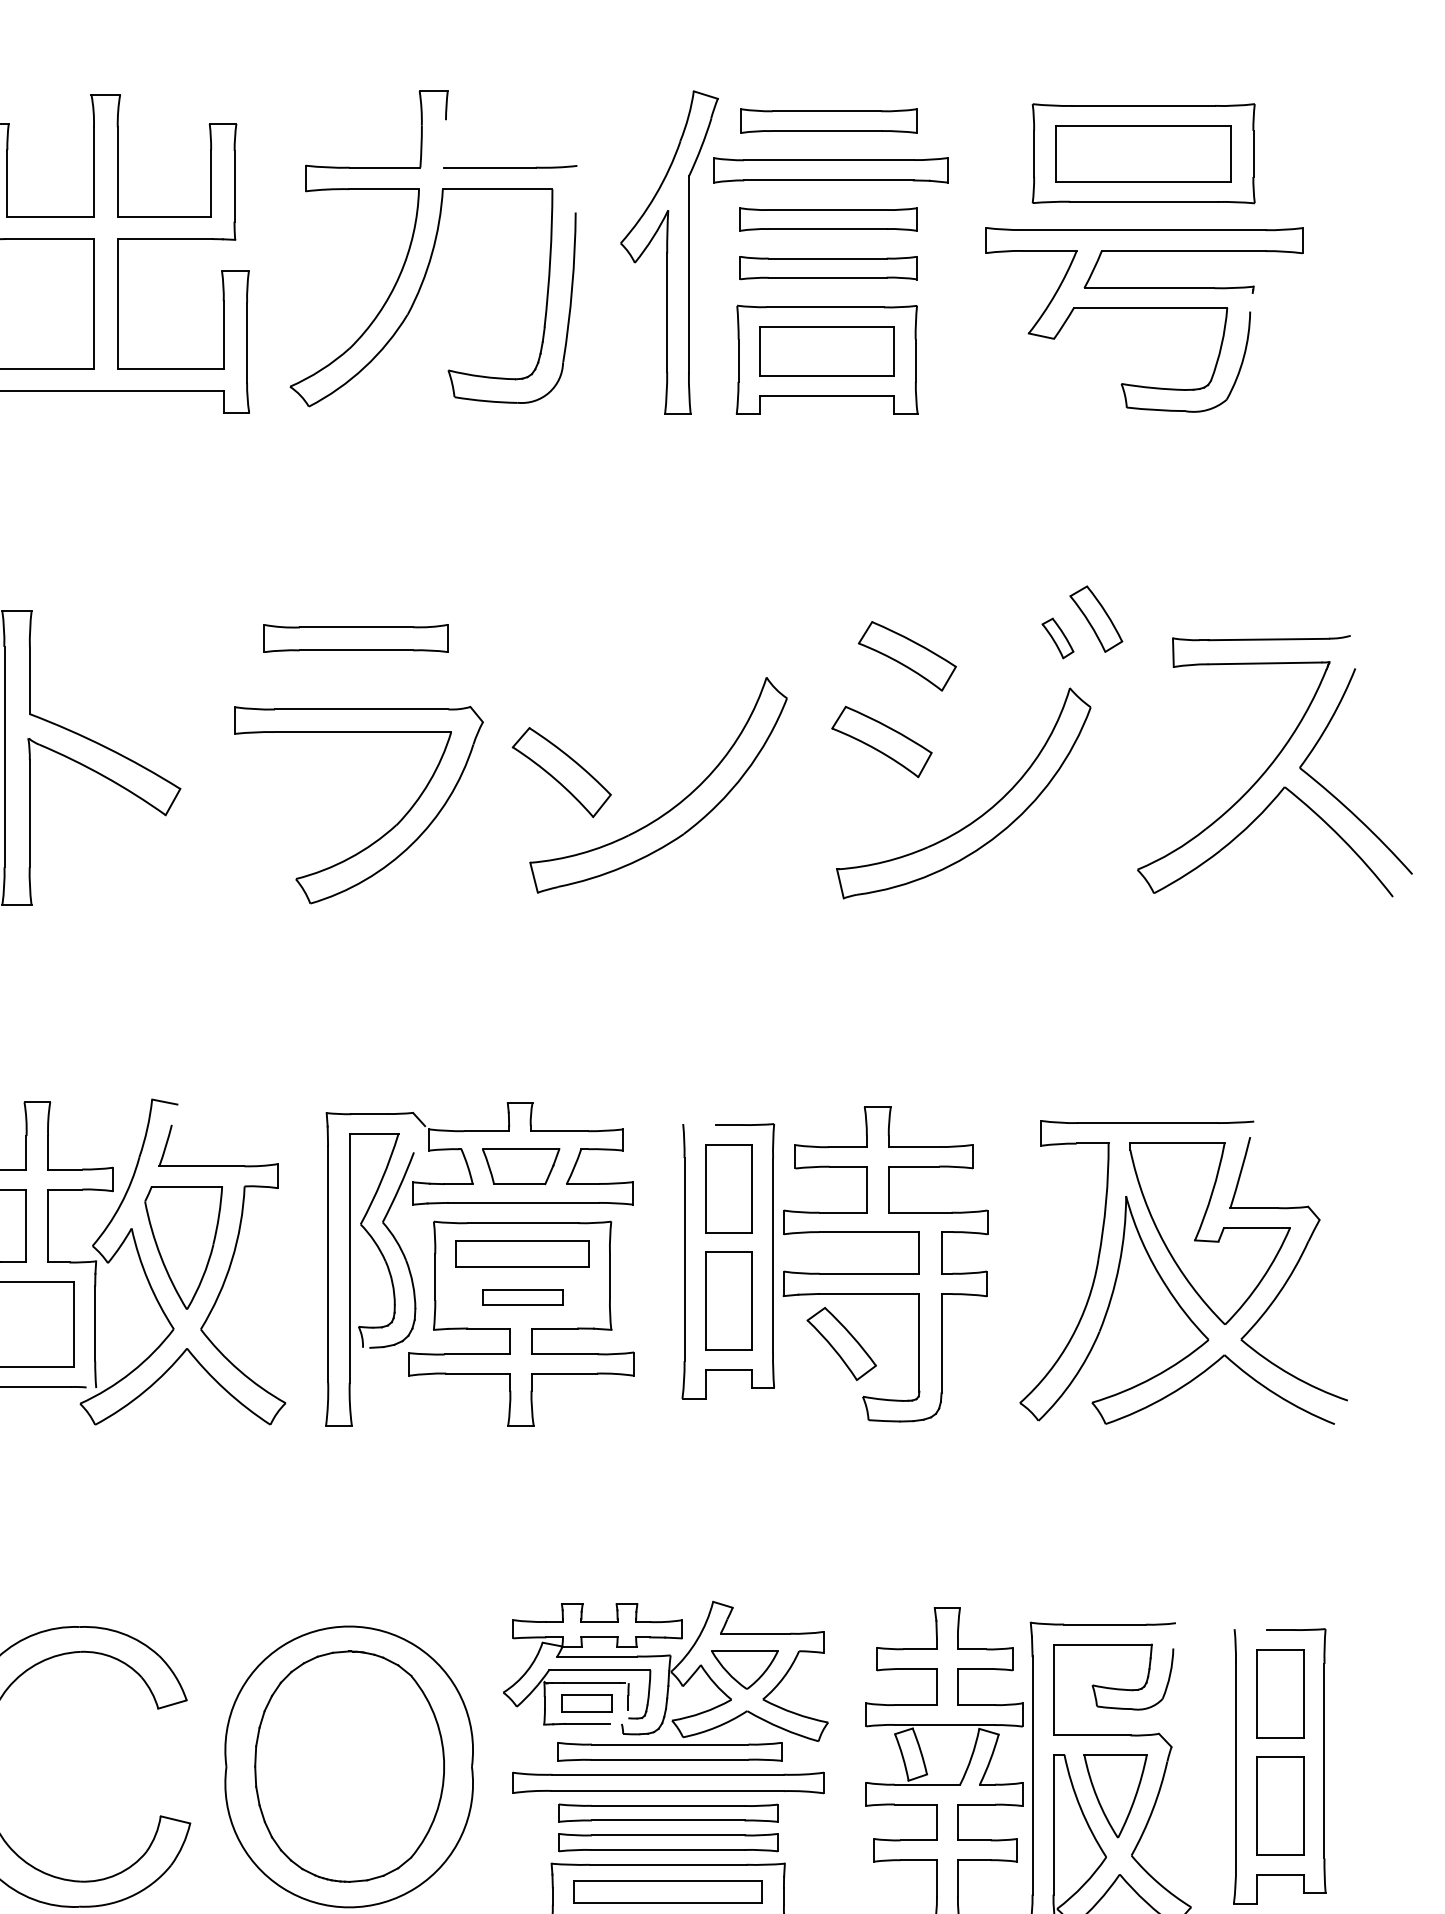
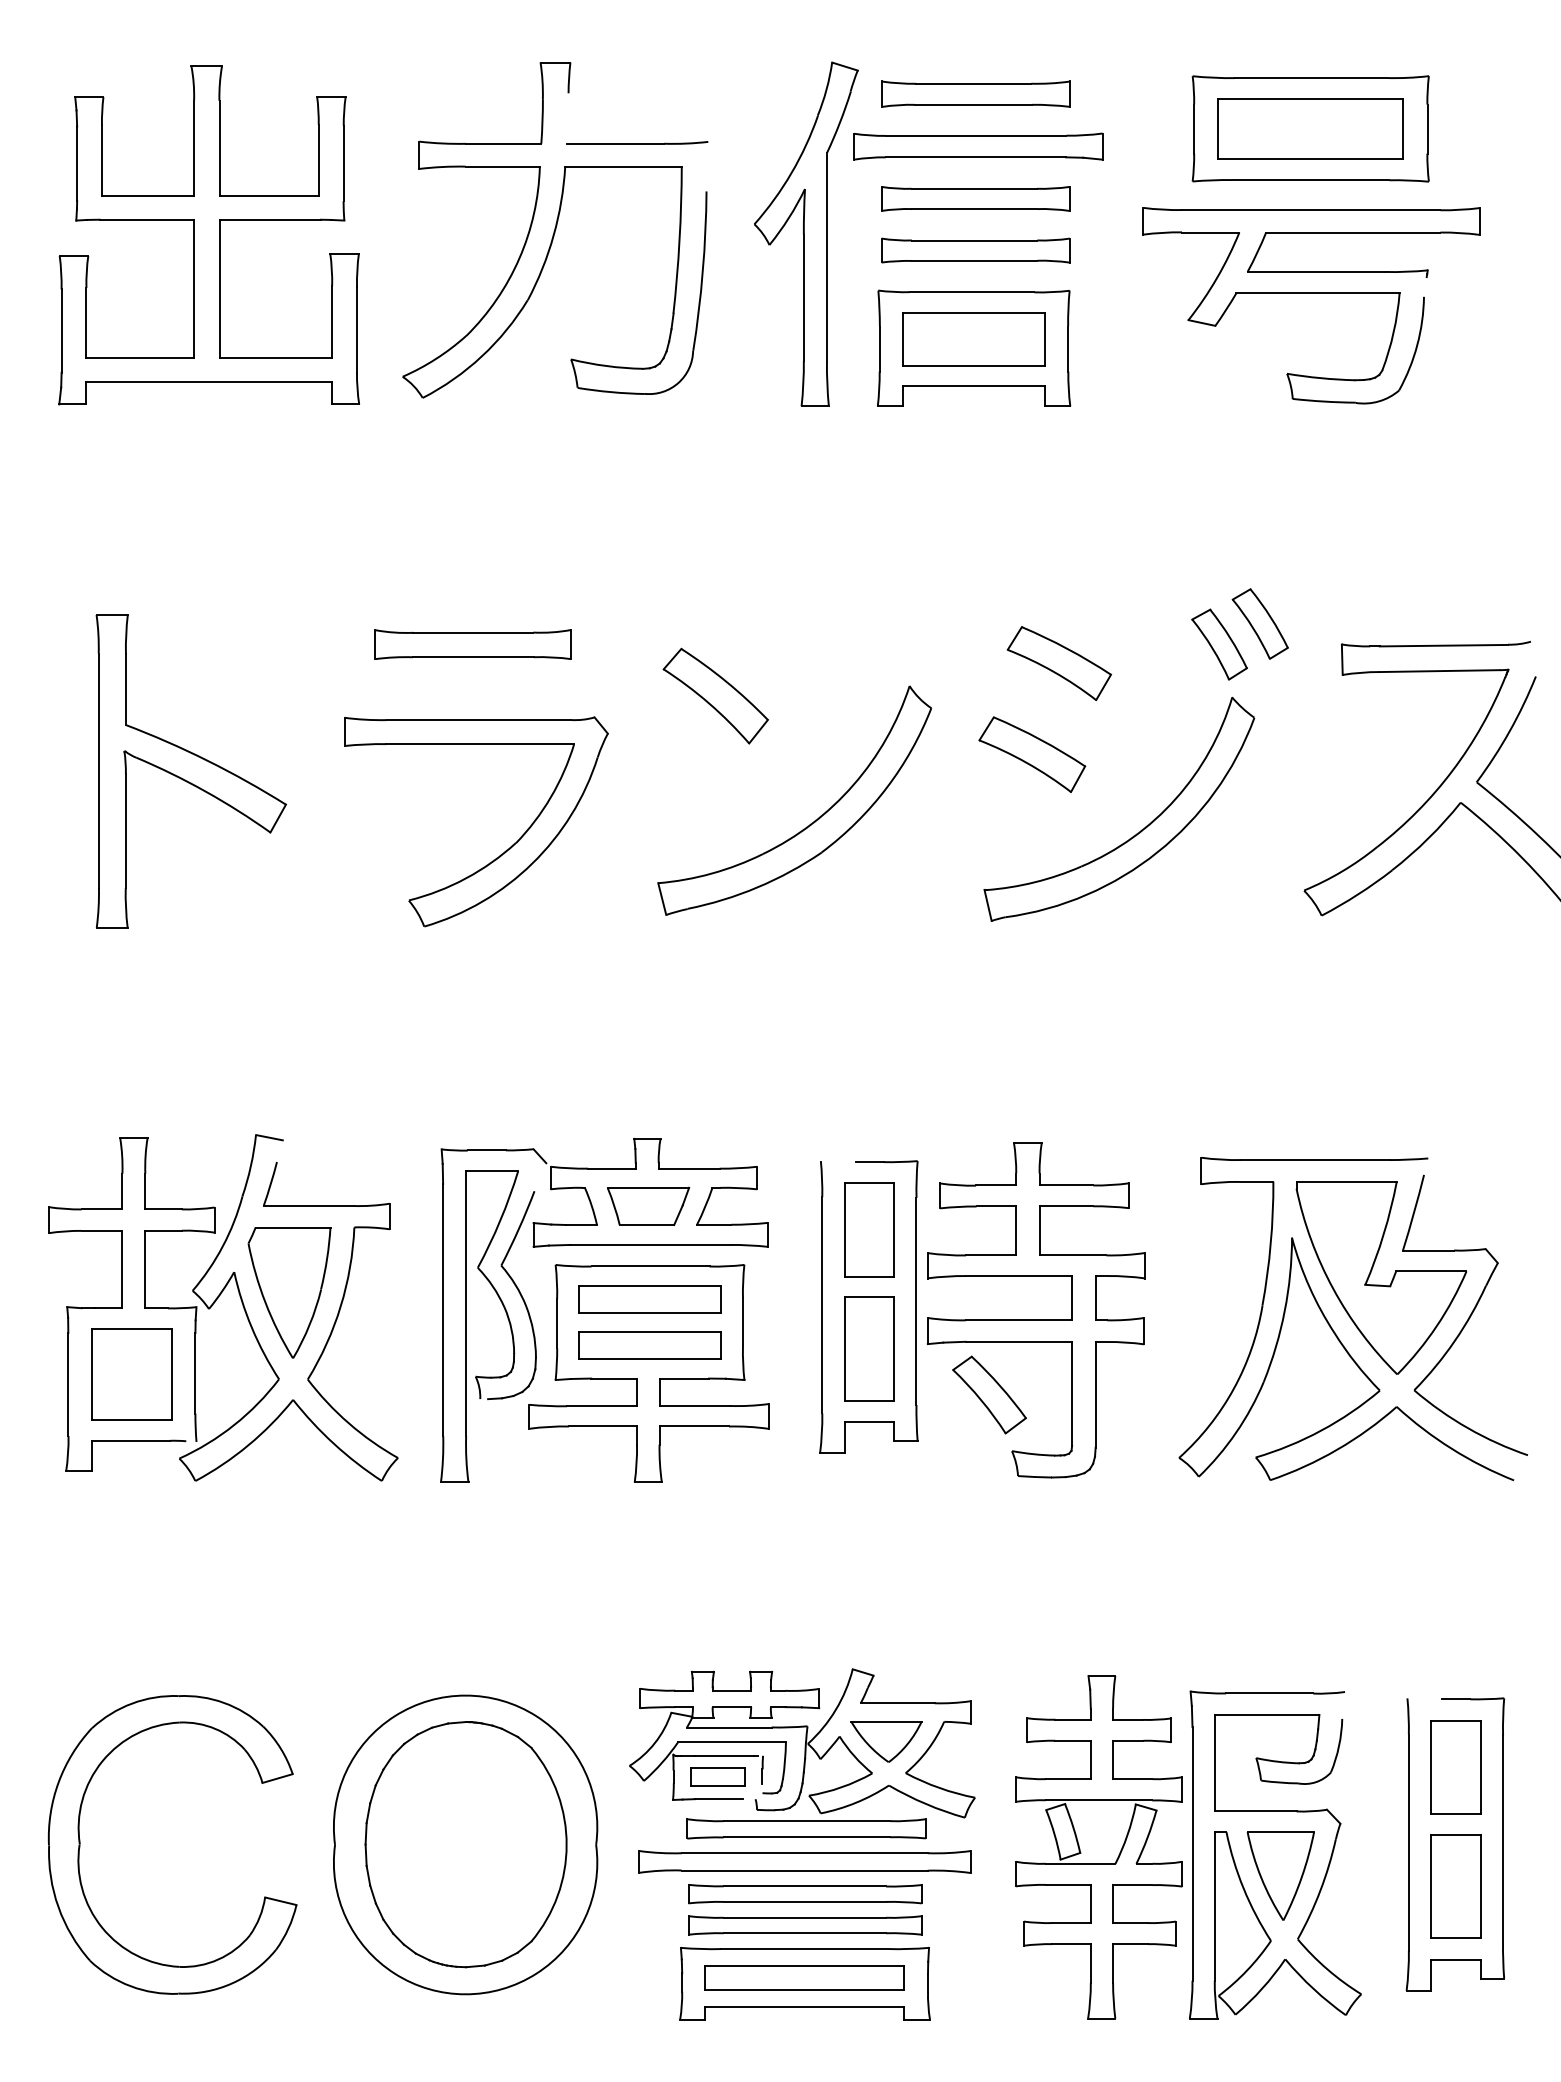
part: (1057, 638) -> (1219, 644), size x1.67
part: (561, 771) -> (715, 695), moved
part: (522, 1297) -> (649, 1345), size x1.67

